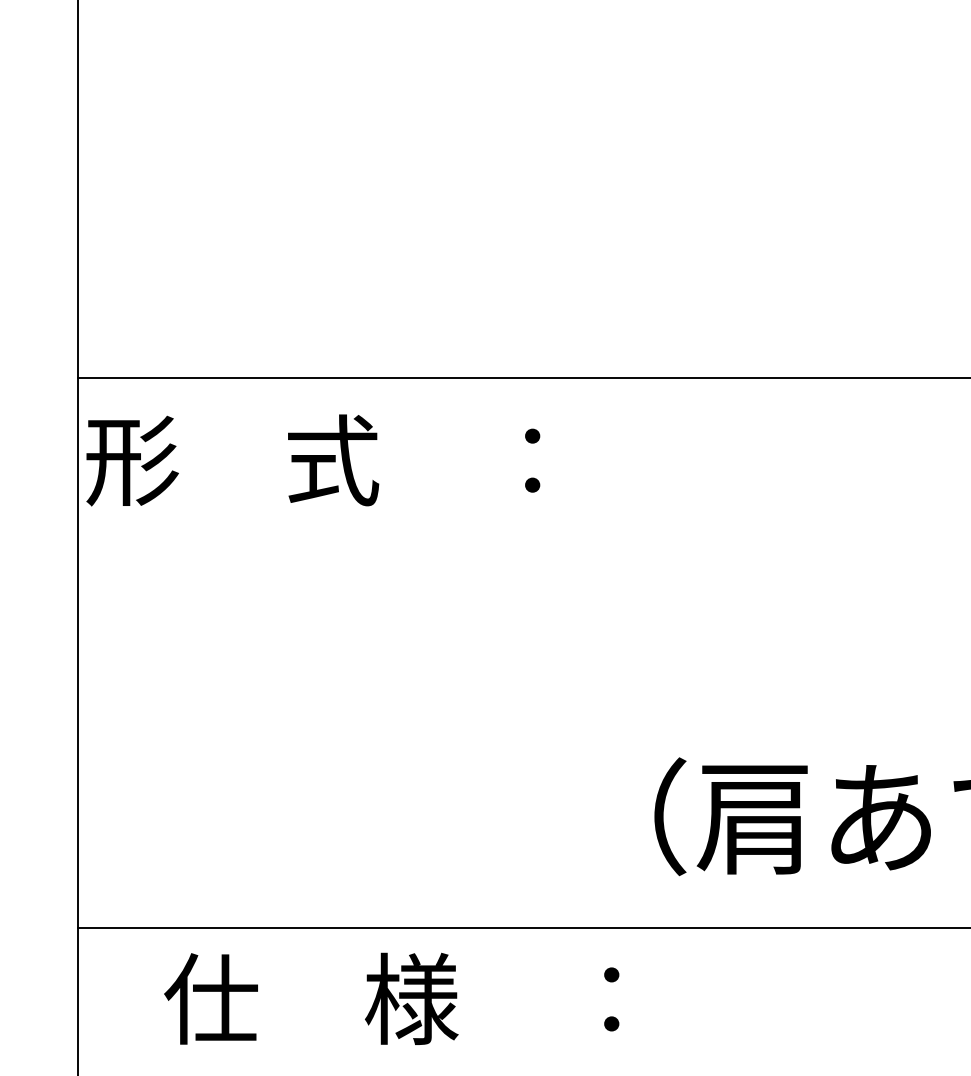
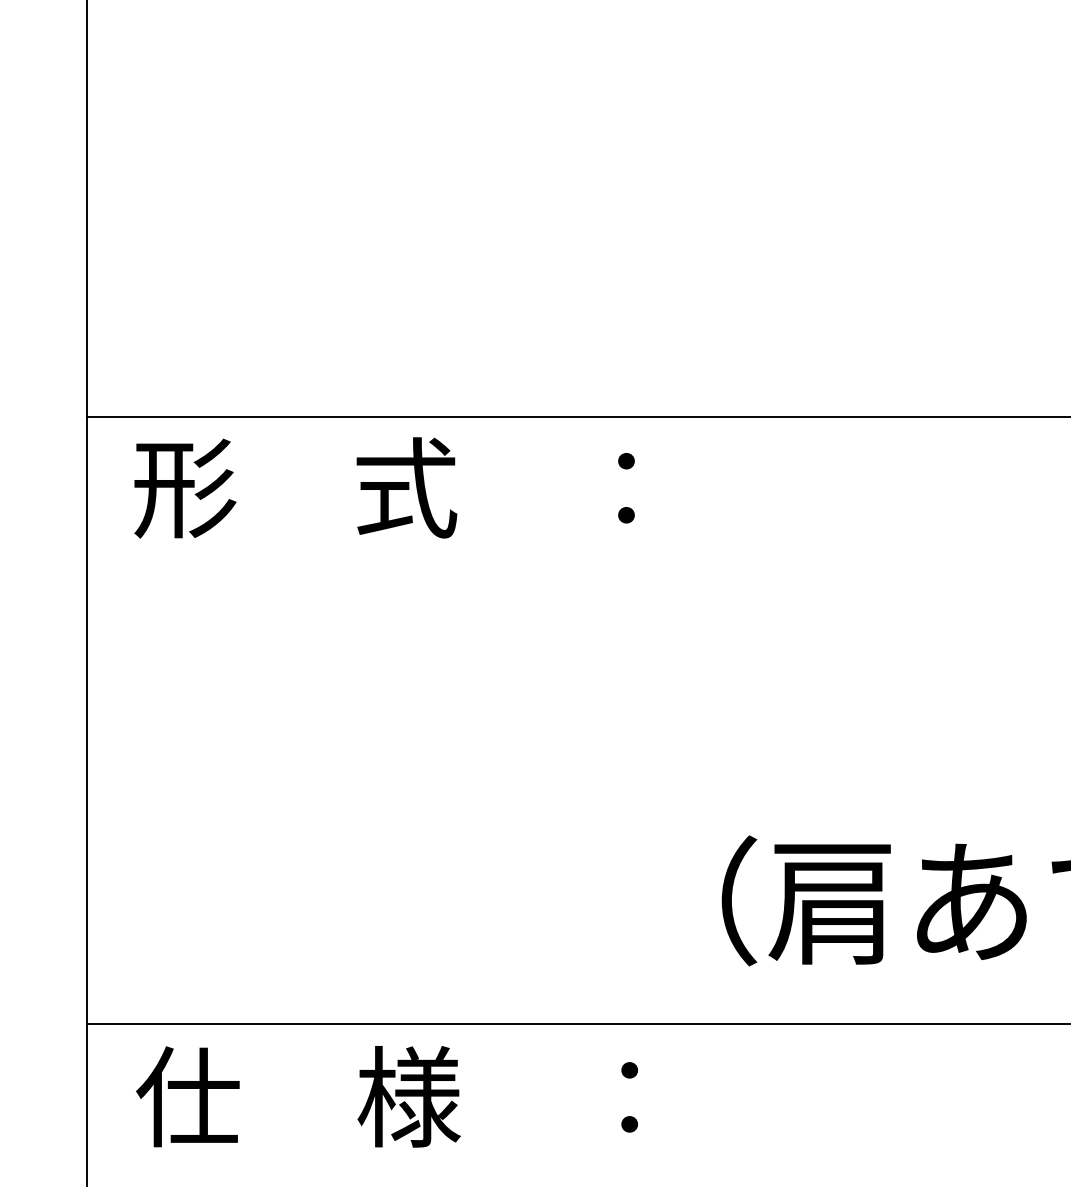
text: (313, 460) -> (384, 487), moved
text: (391, 998) -> (386, 1096), moved

